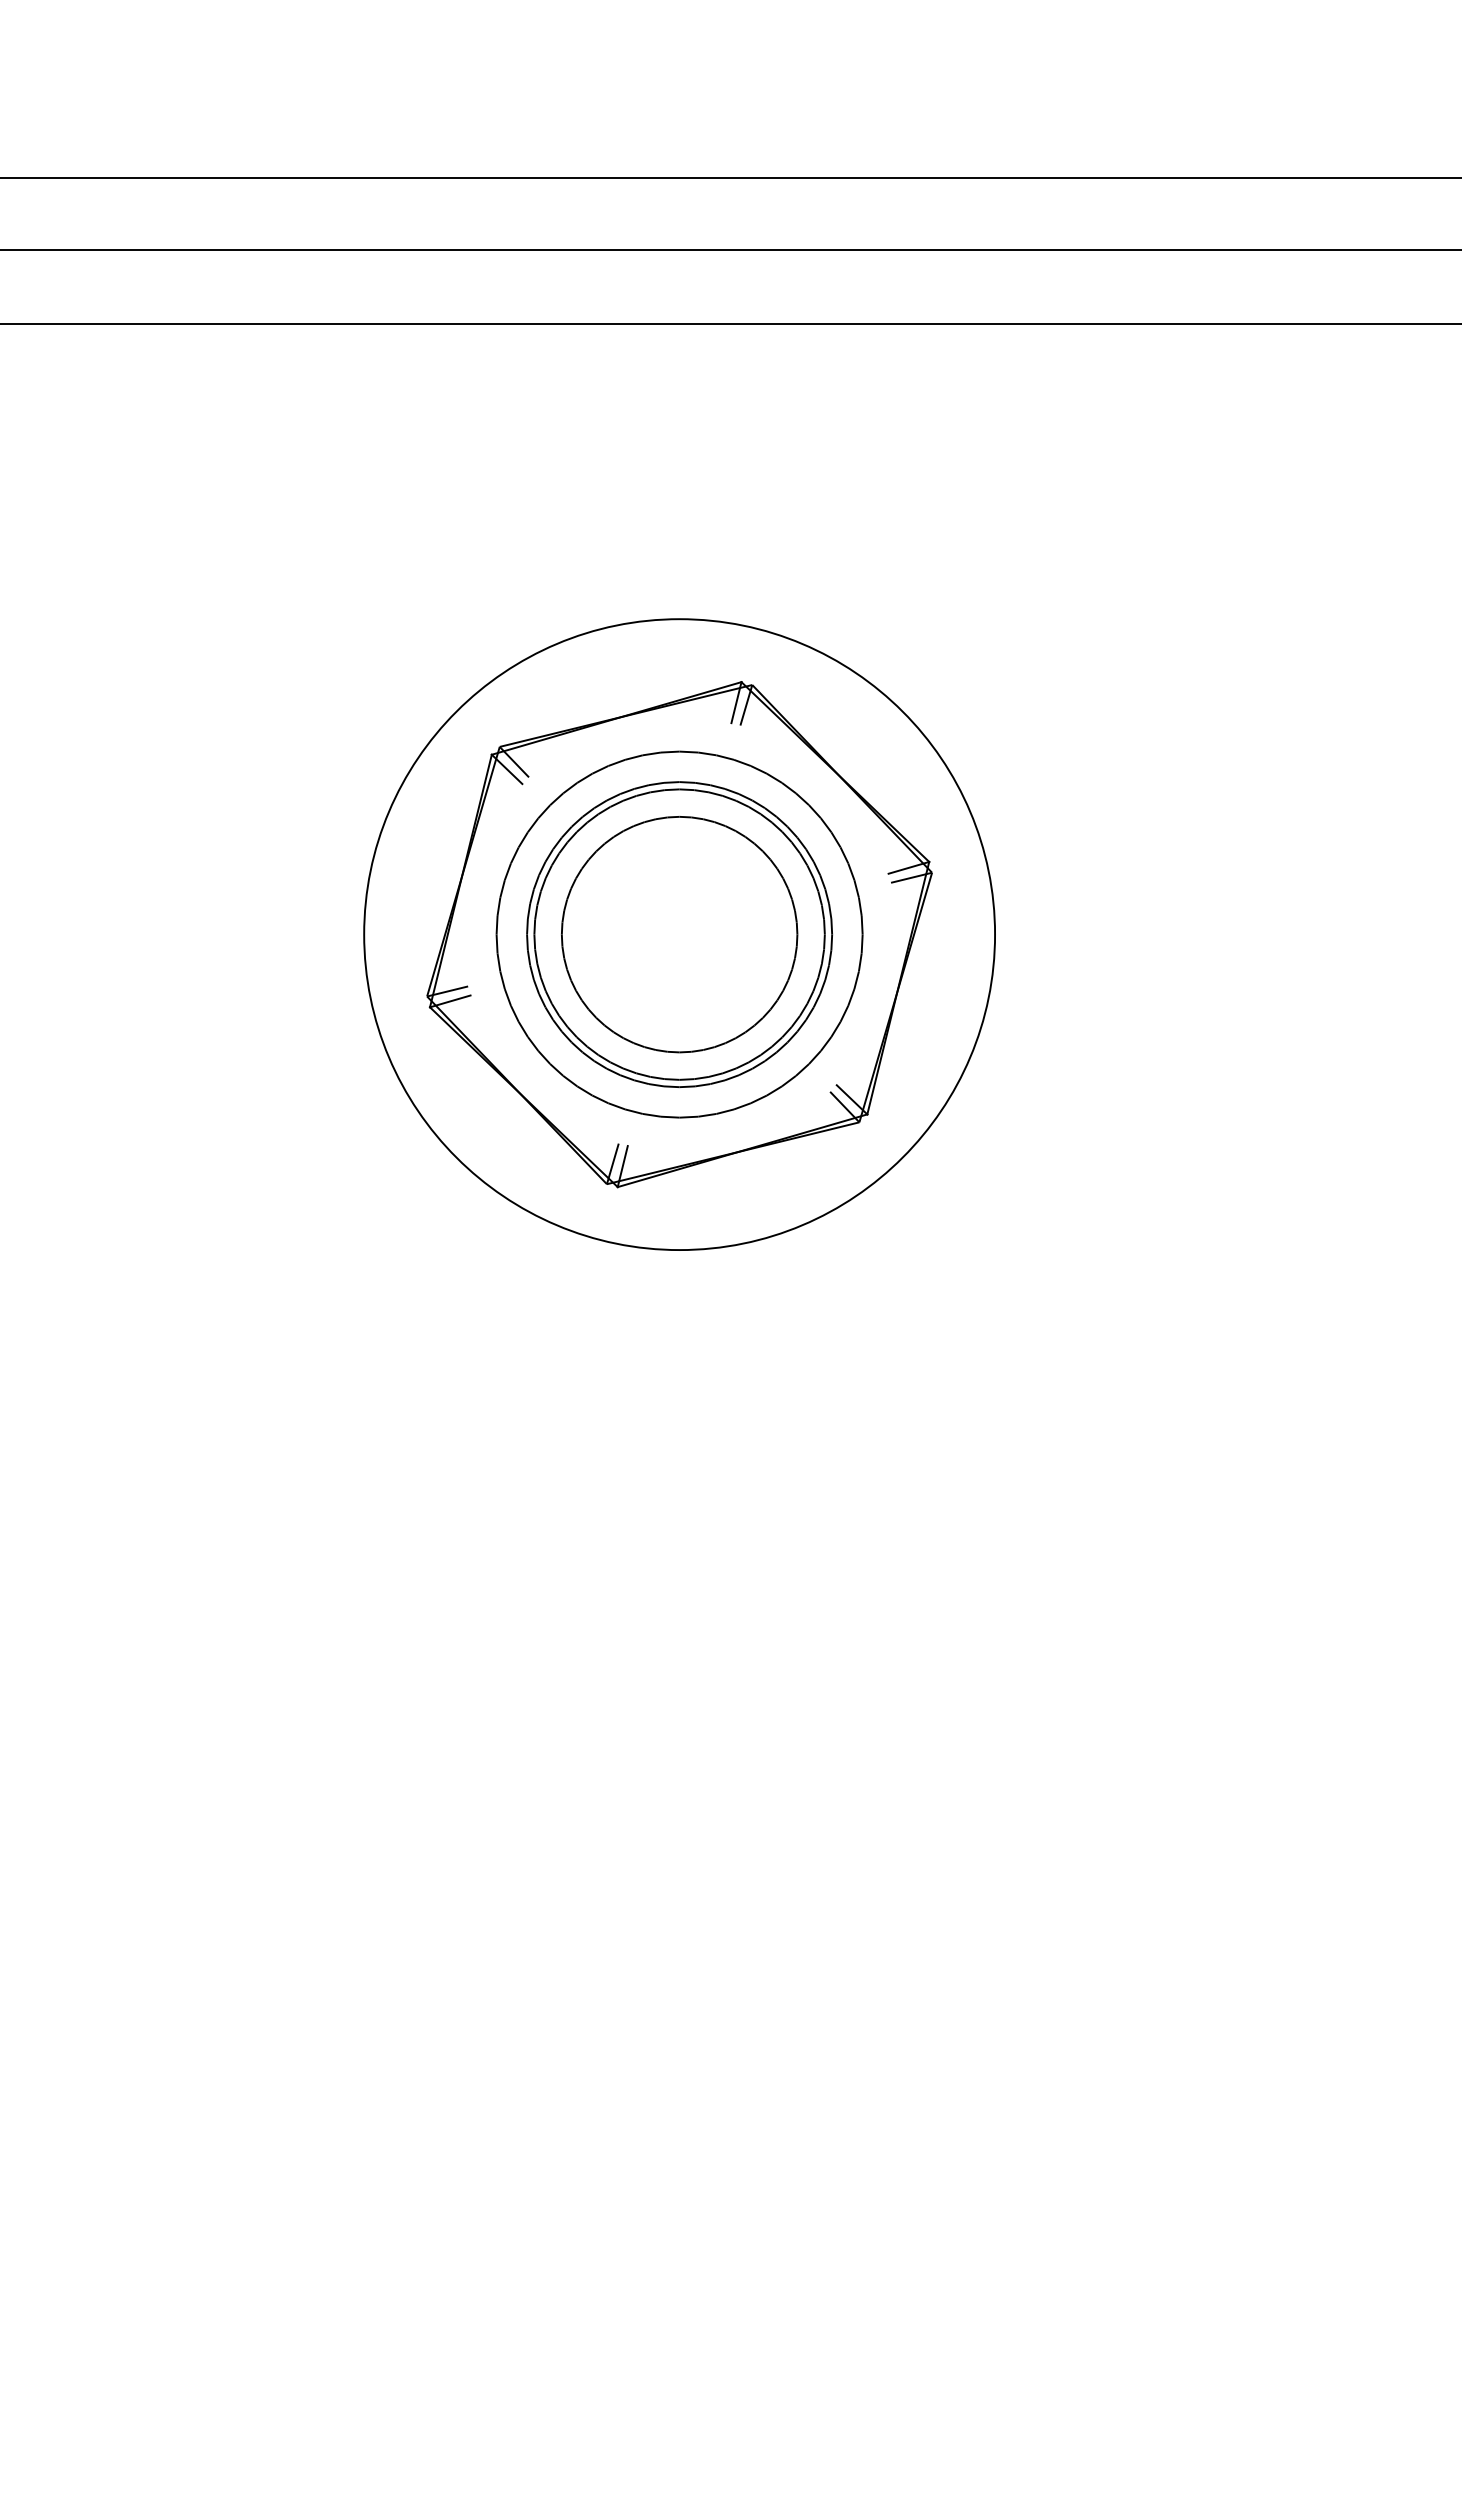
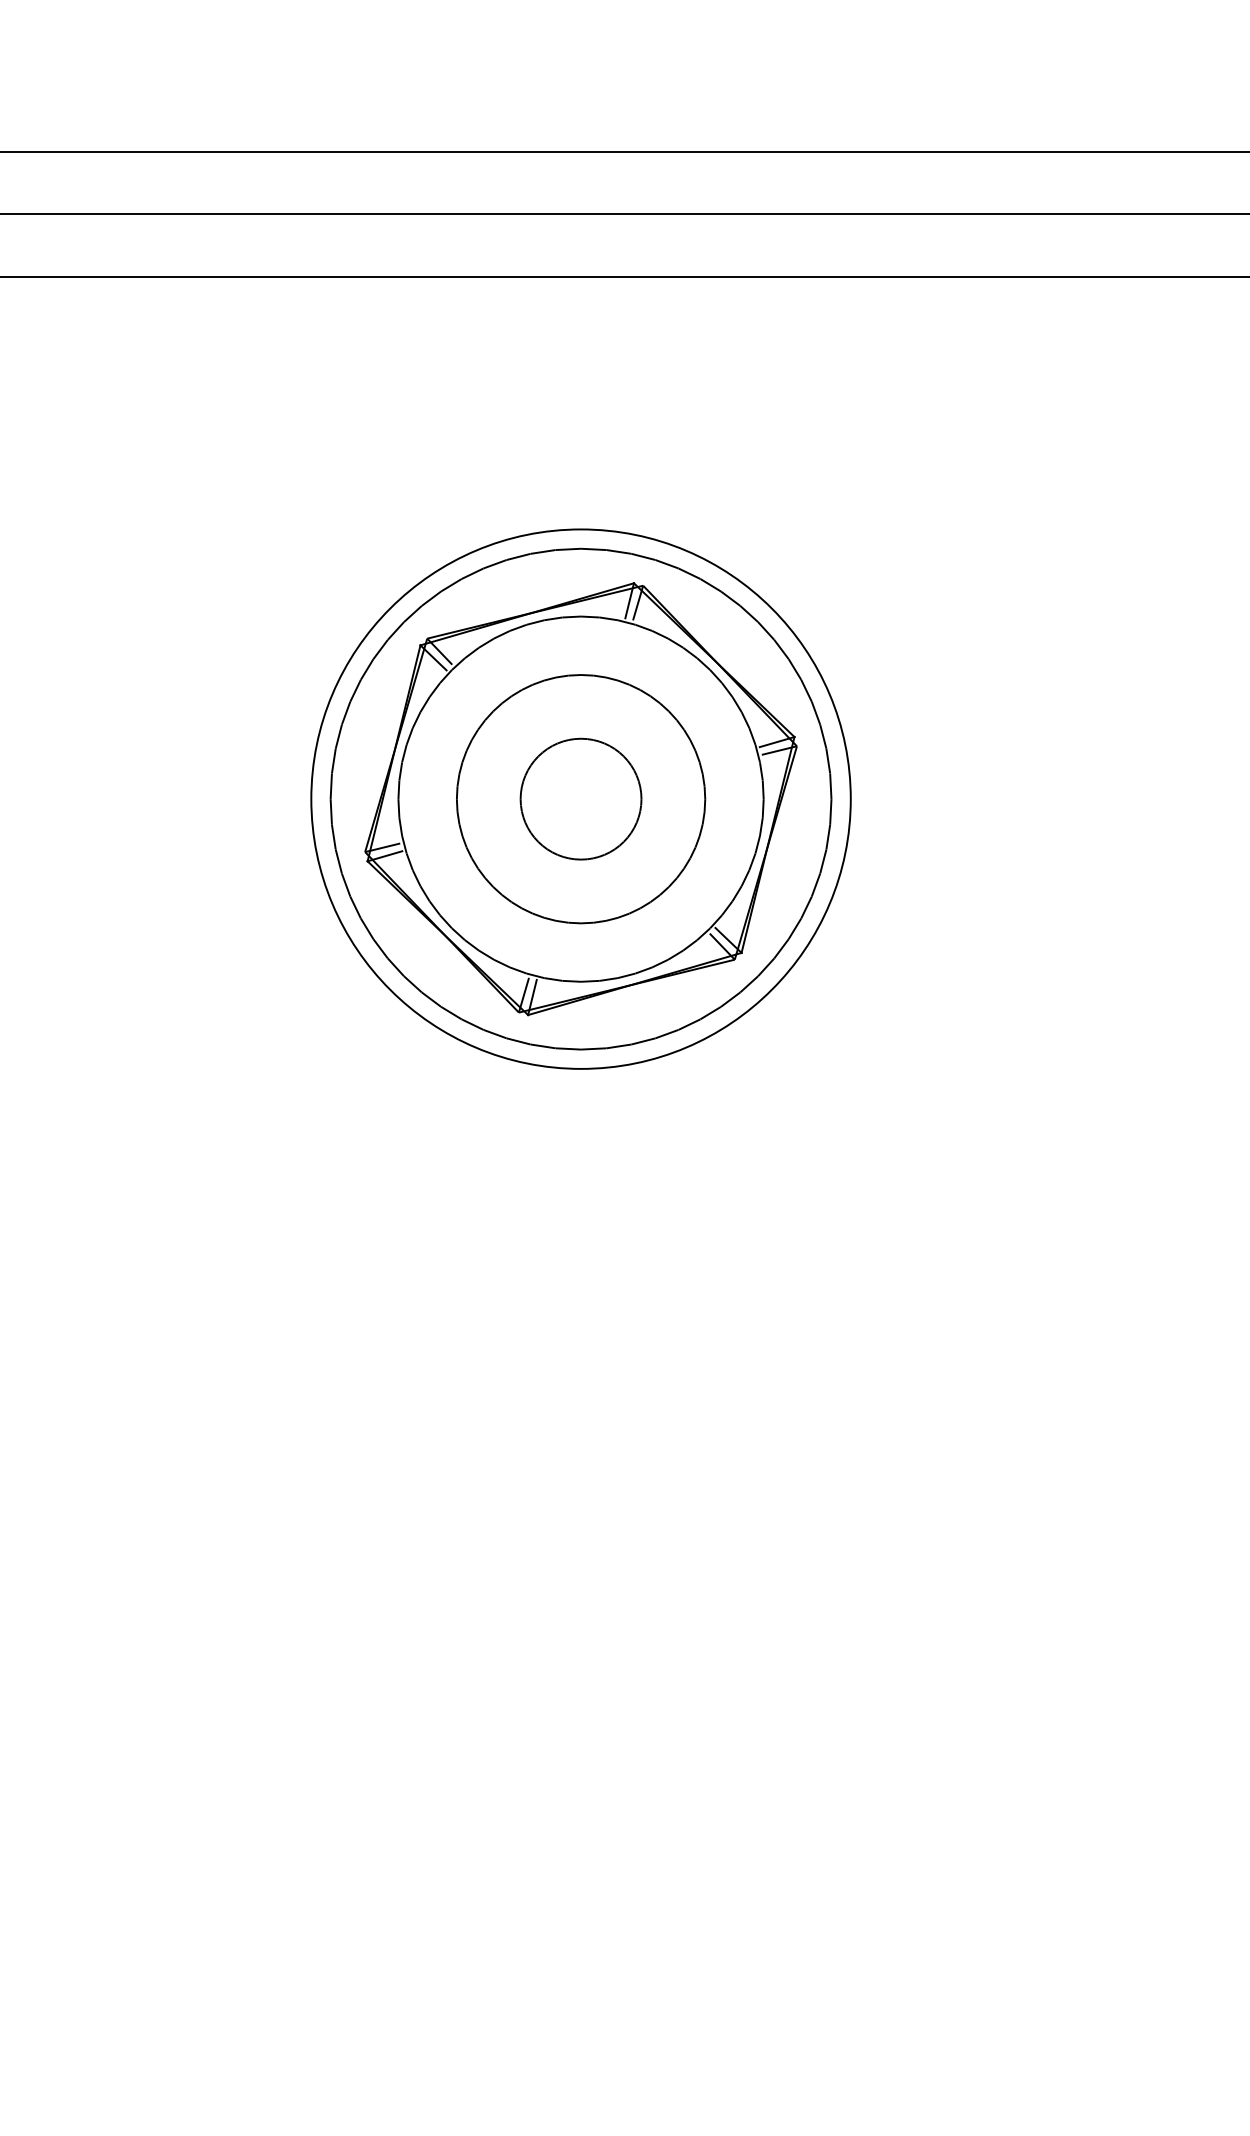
circle: (679, 934) -> (580, 799), size x0.6
circle: (679, 934) -> (580, 799), size x1.4
circle: (679, 934) -> (580, 799), size x1.6

